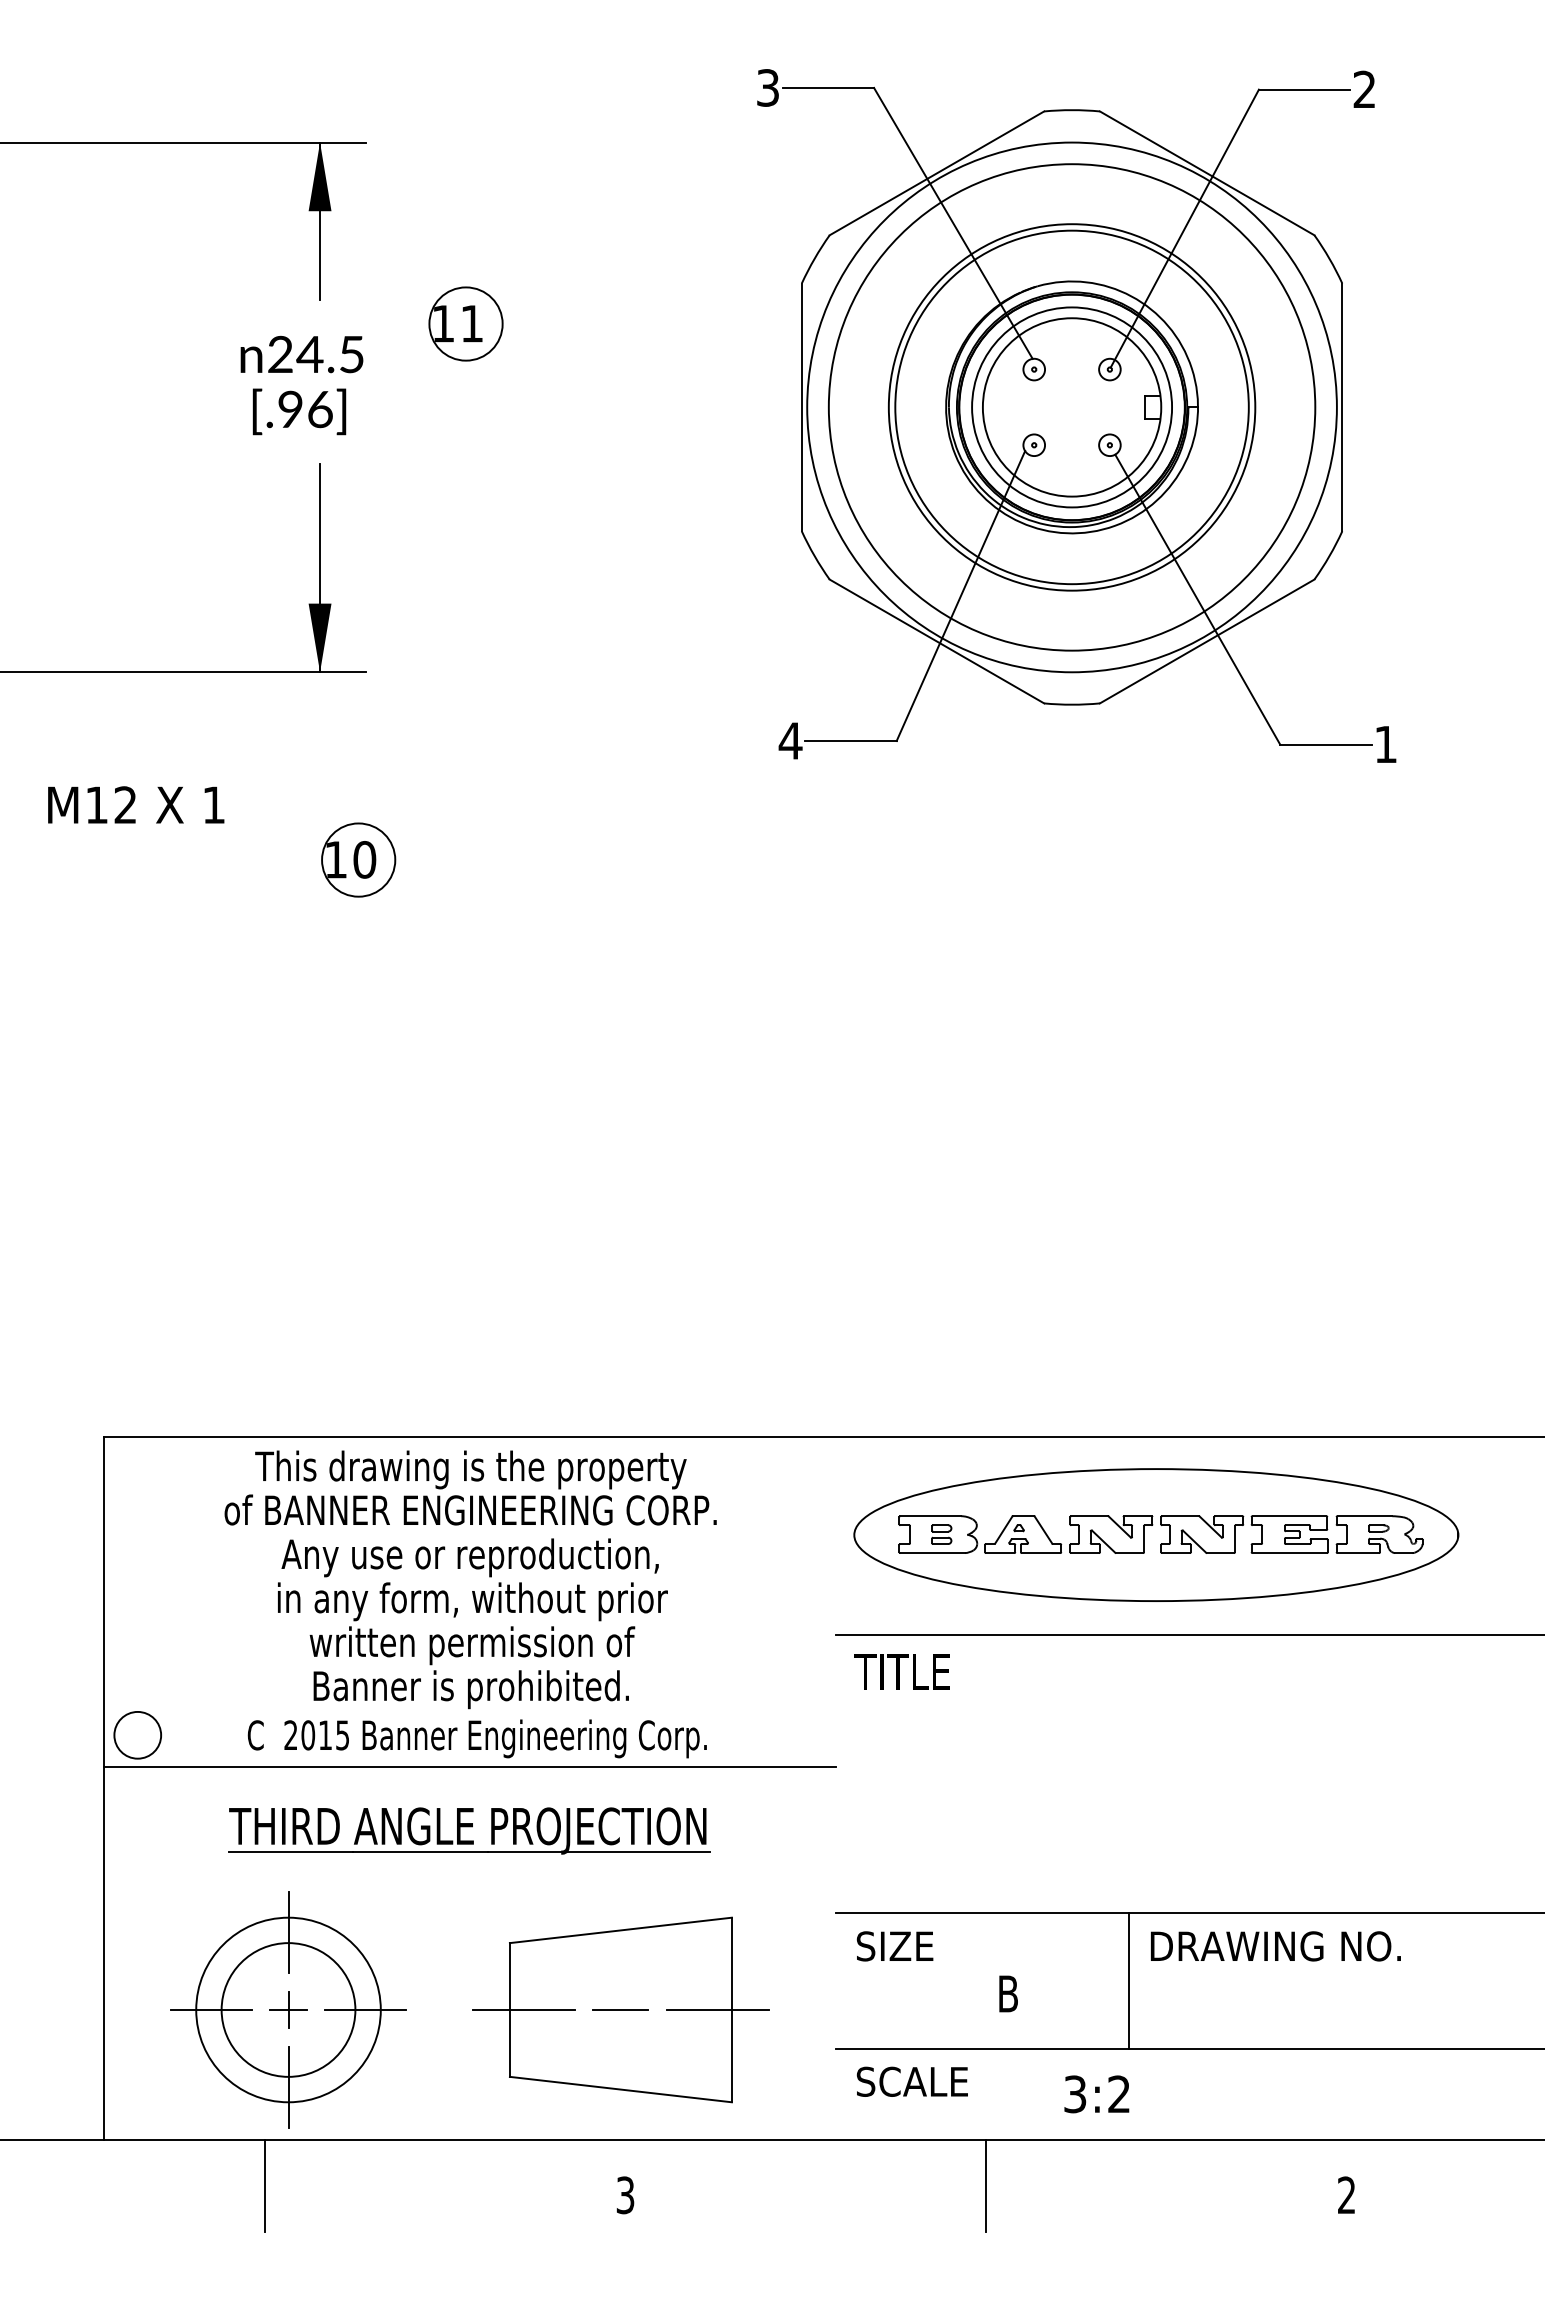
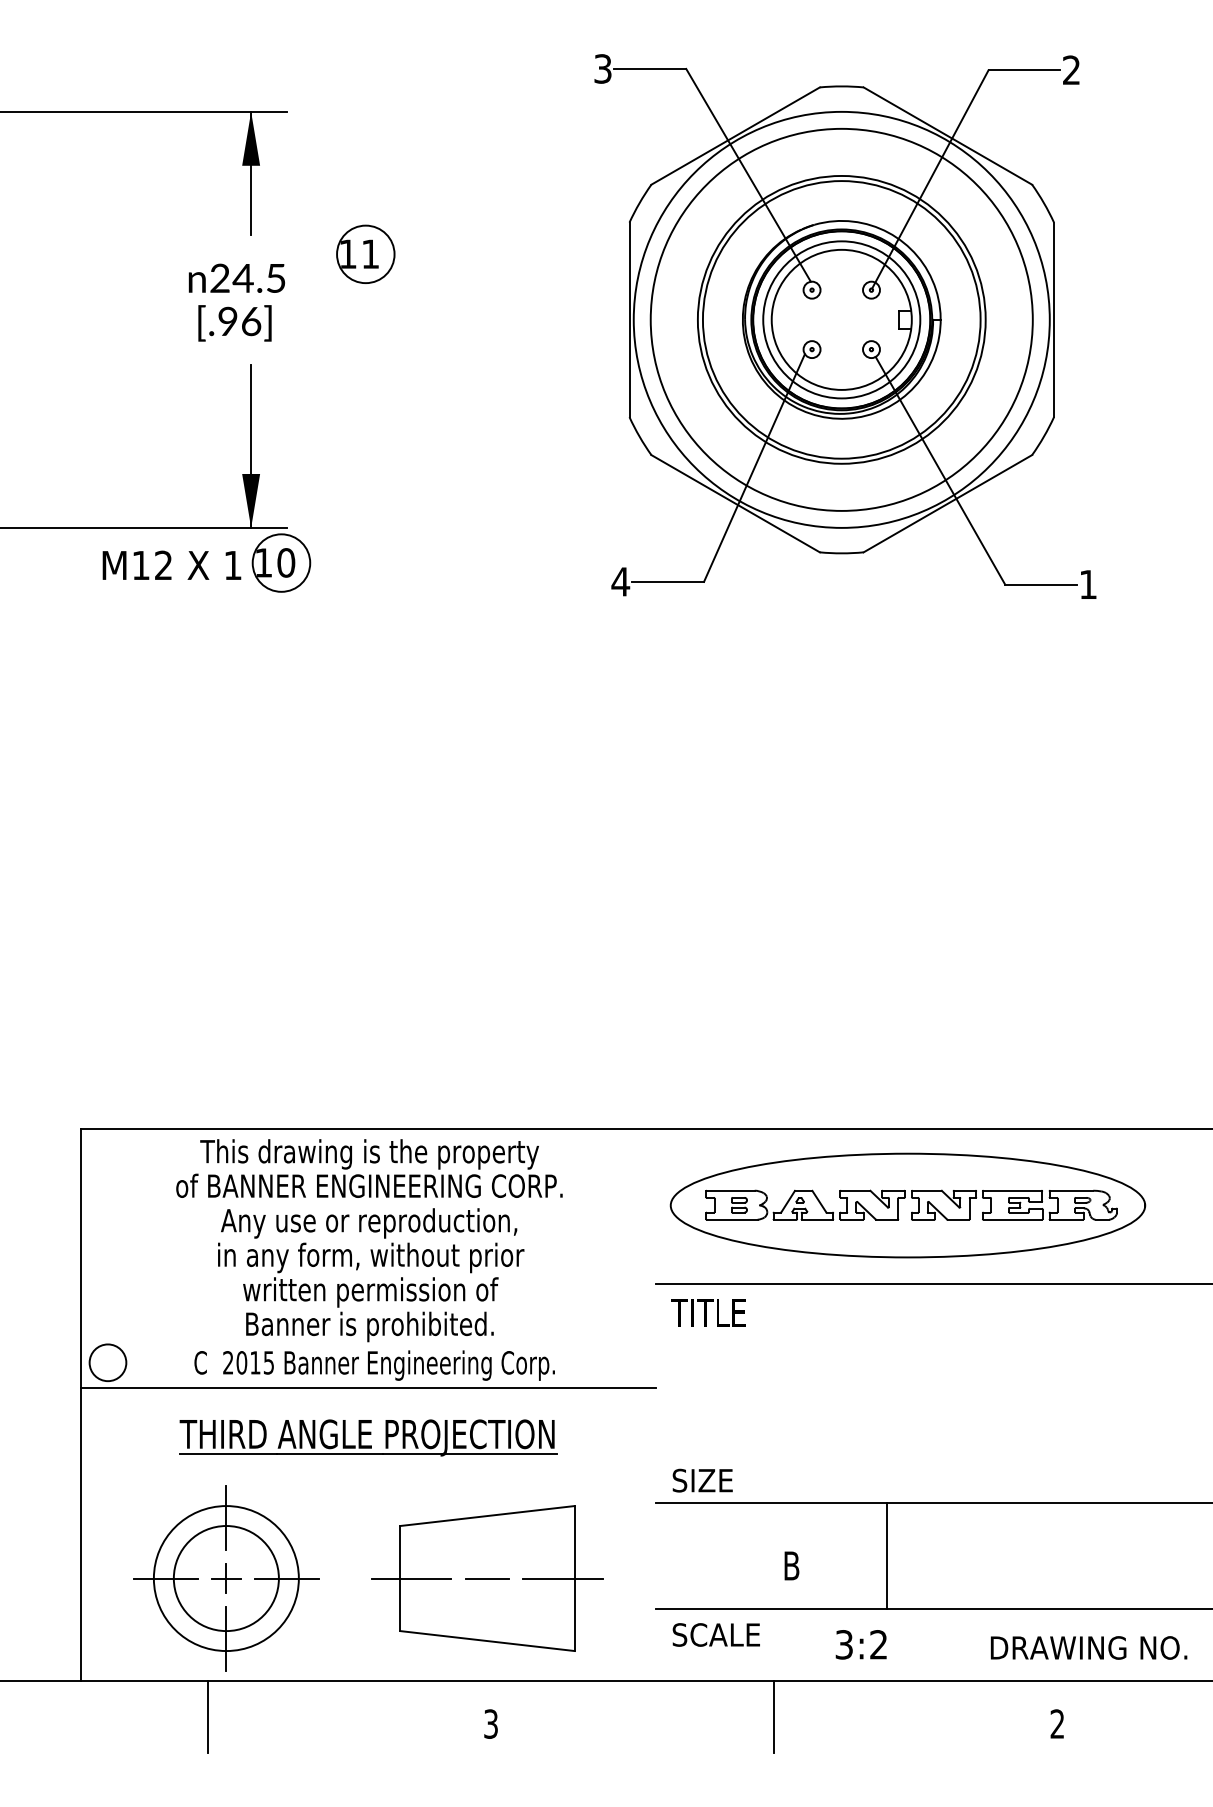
text: (136, 804) -> (172, 564), moved
part: (358, 859) -> (281, 562), moved
text: (894, 1946) -> (702, 1480), moved
text: (1275, 1946) -> (1088, 1648), moved

